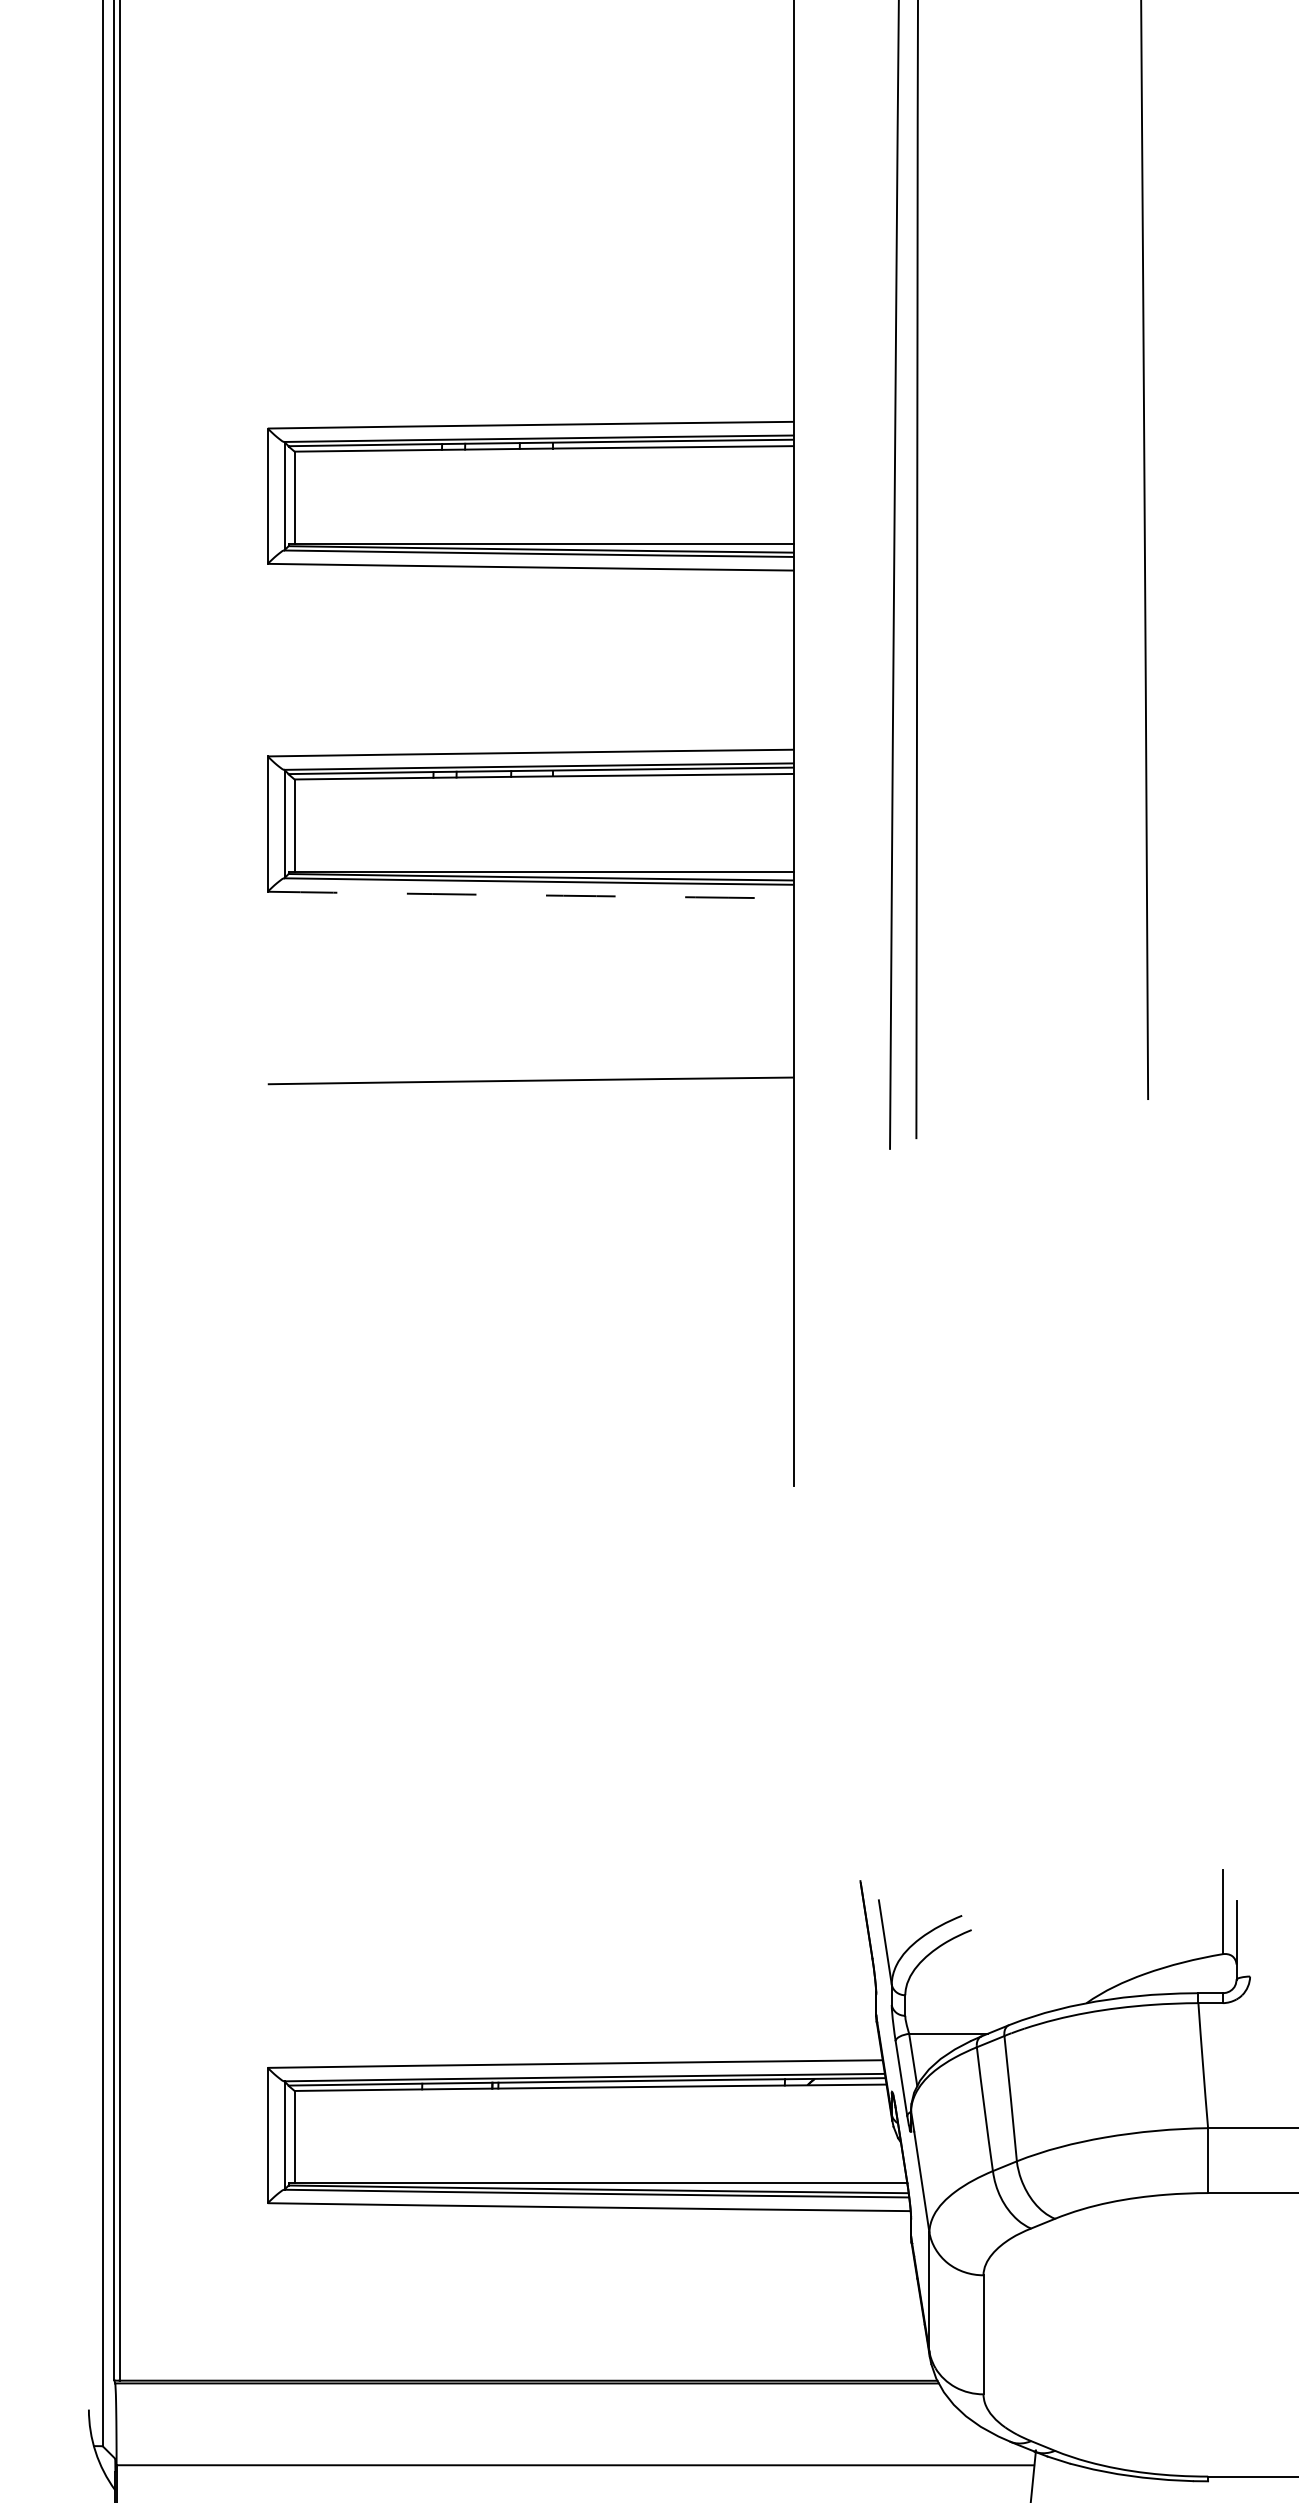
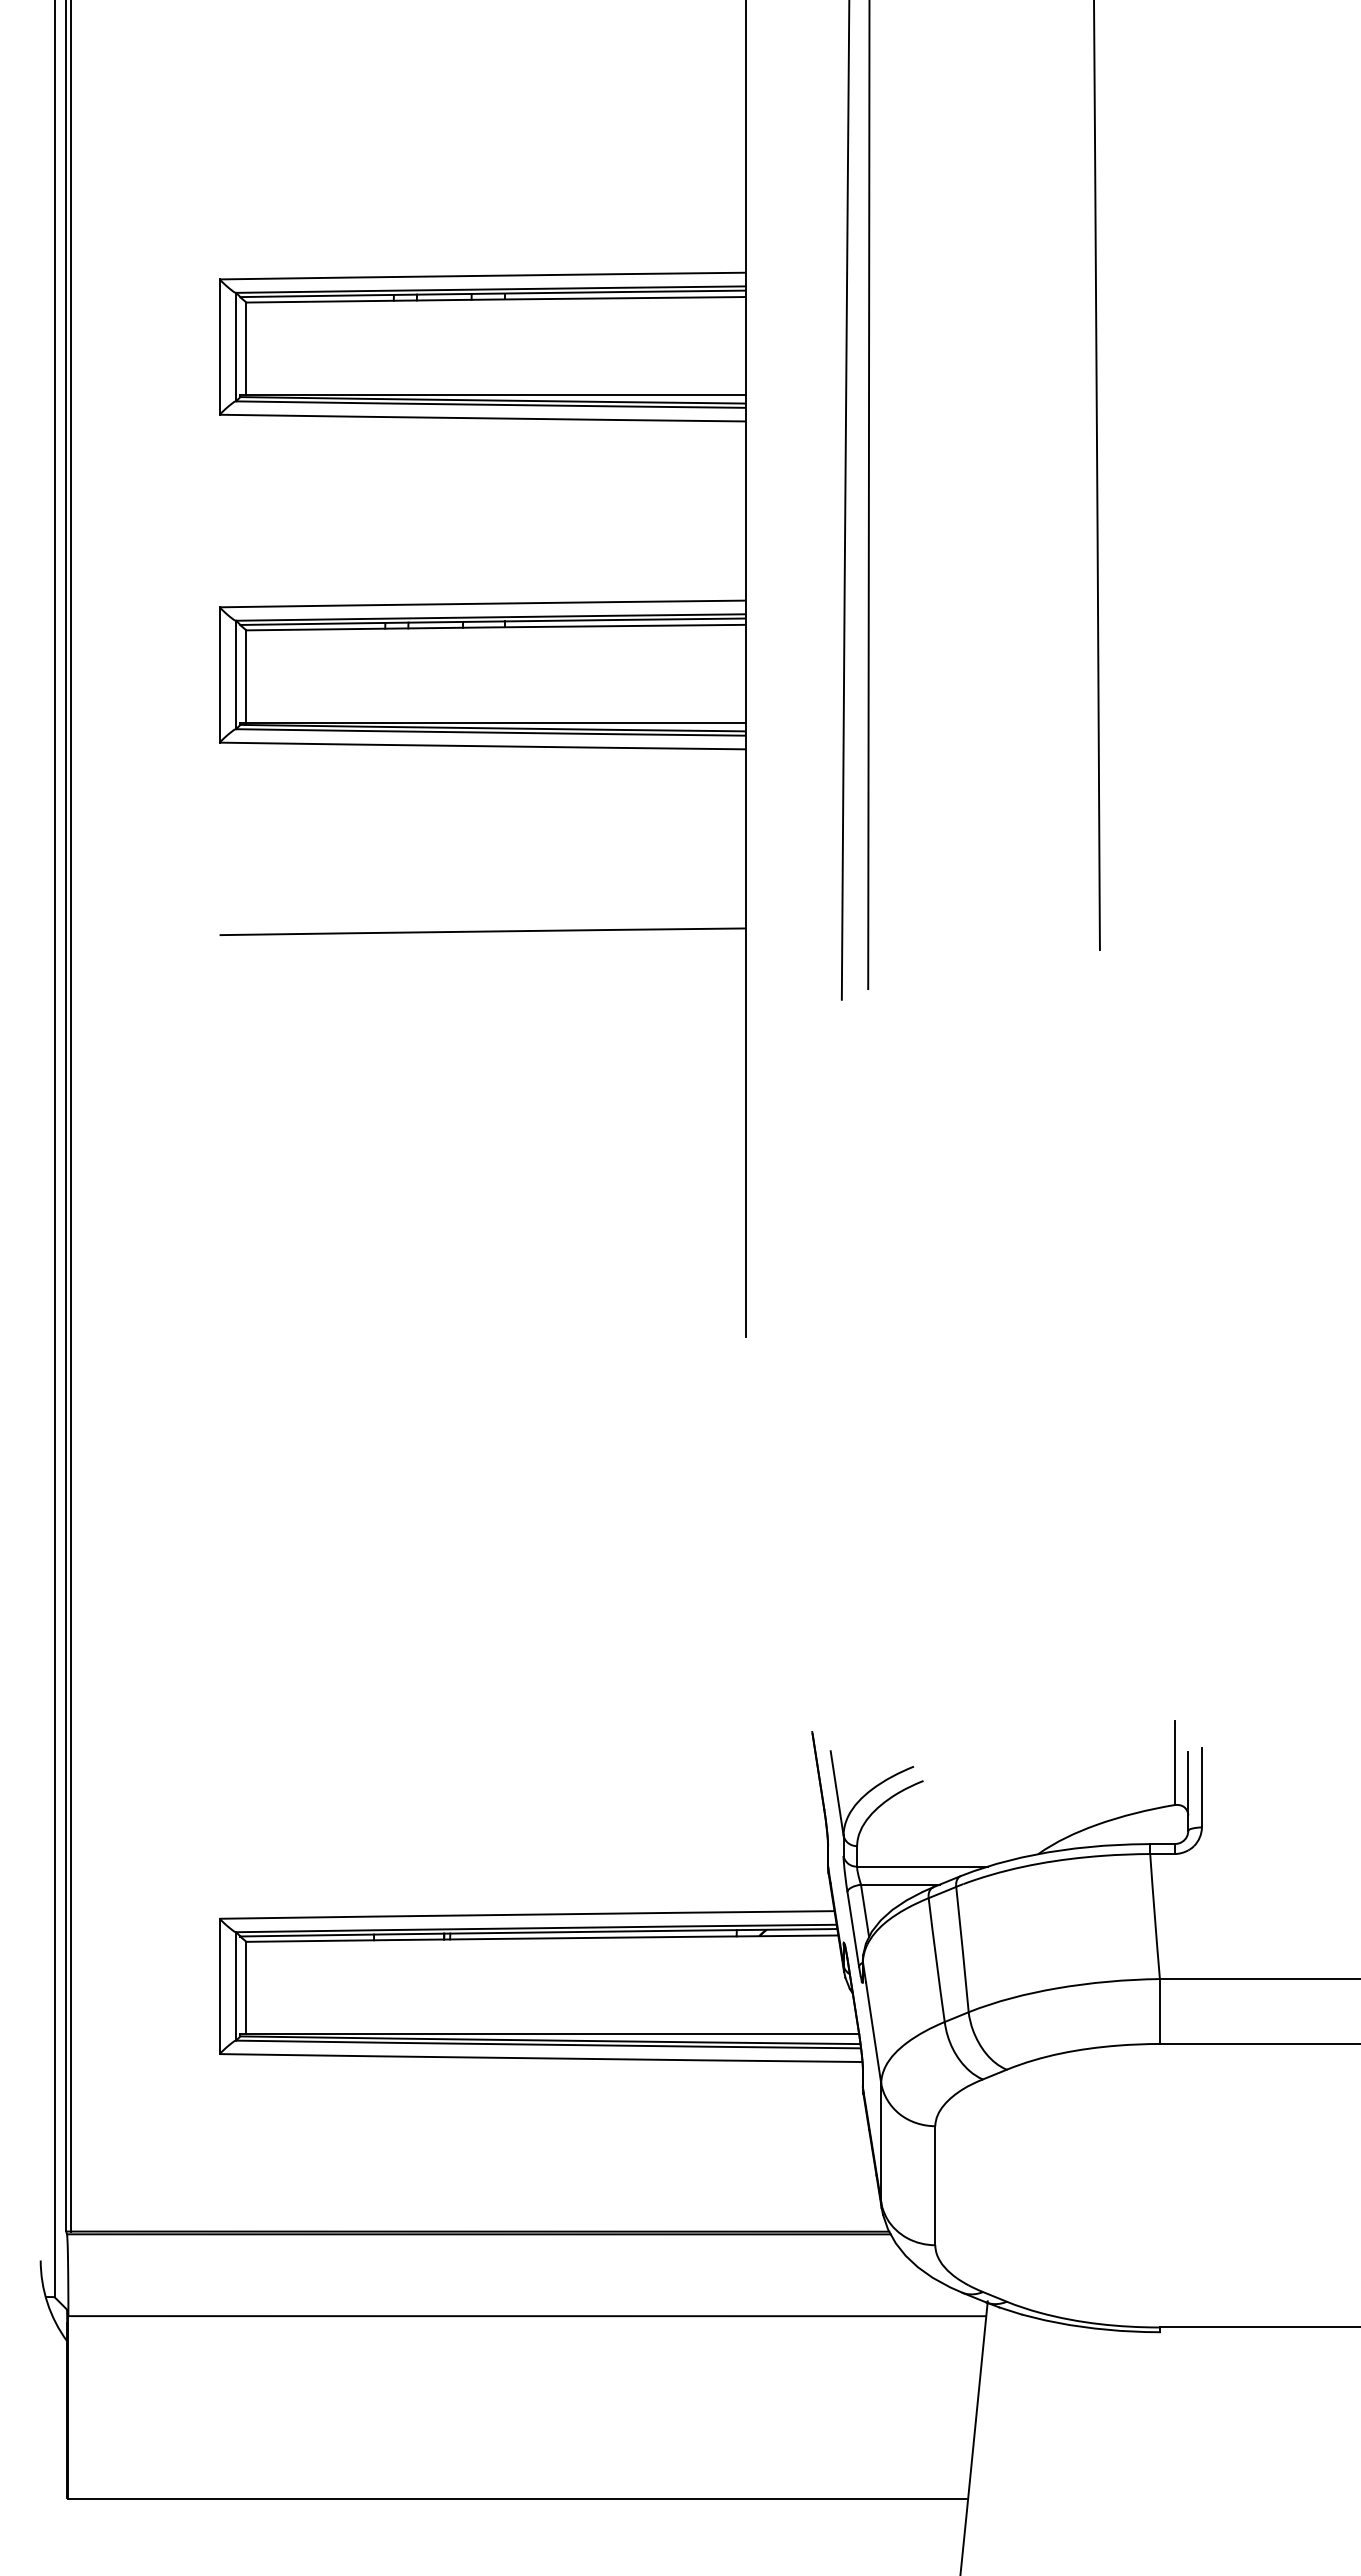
arc: (530, 895) -> (482, 746), dashed -> solid
line: (1249, 1936) -> (1201, 1787), added
line: (970, 2015) -> (922, 1866), added

